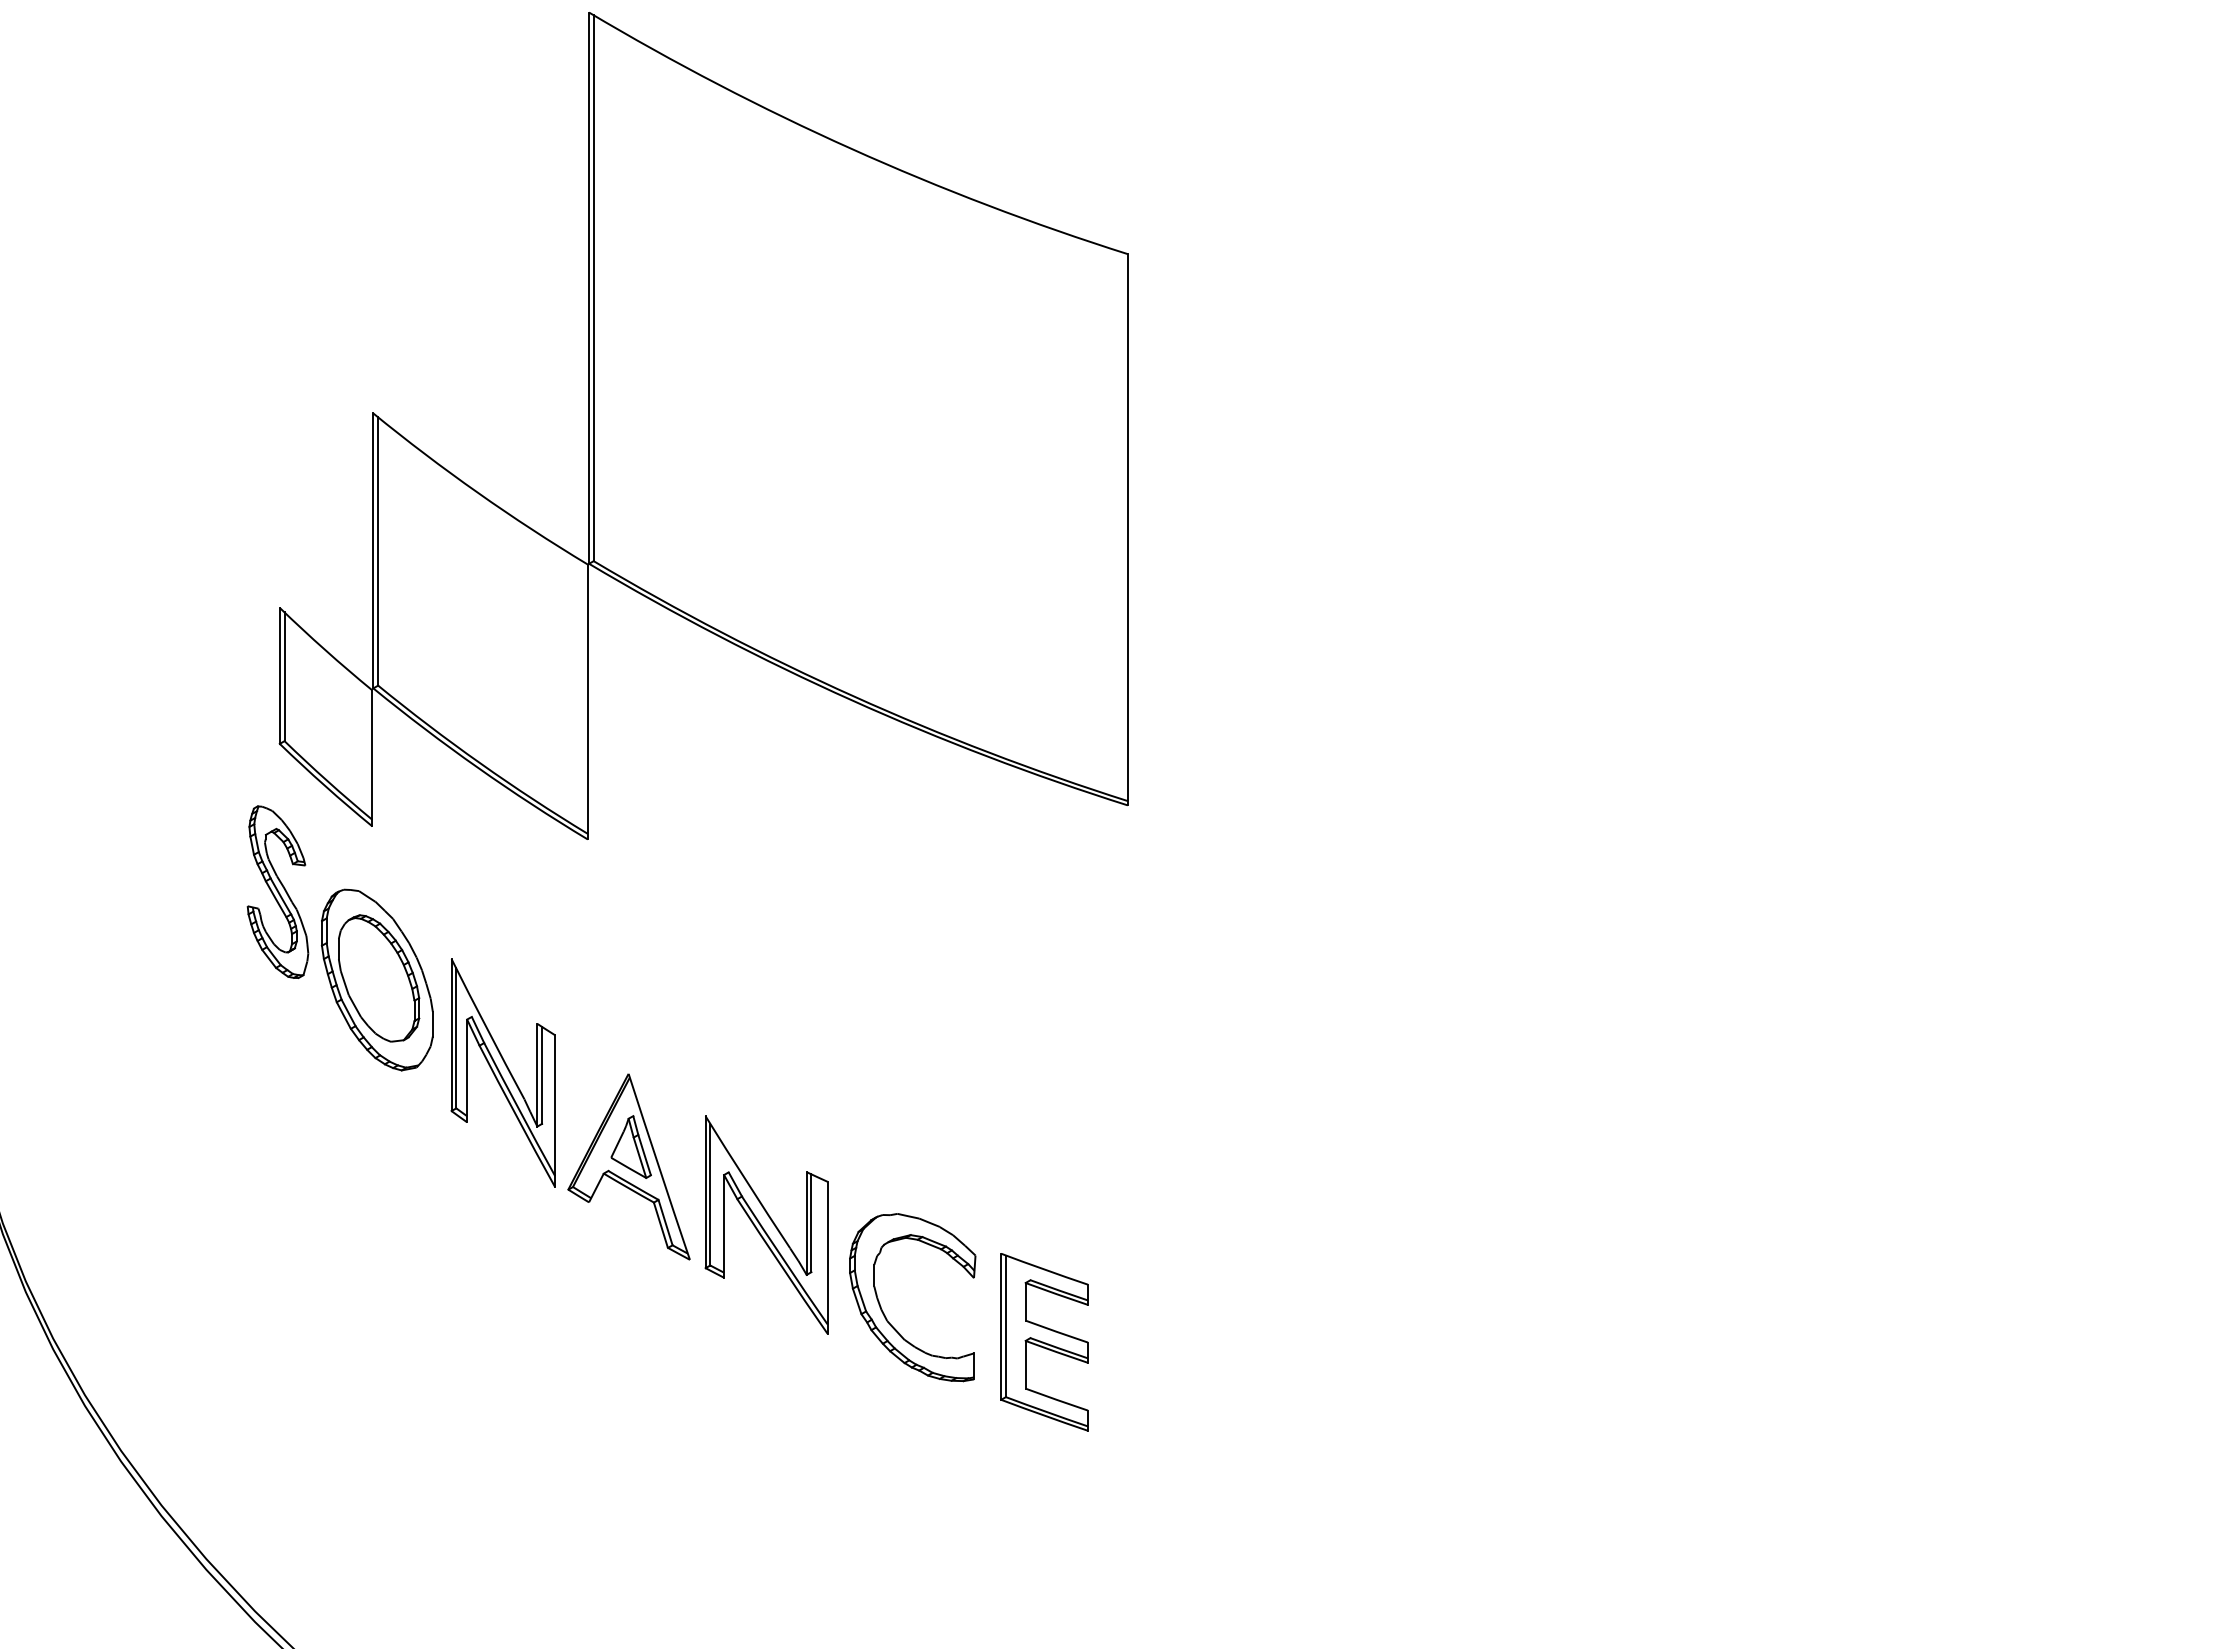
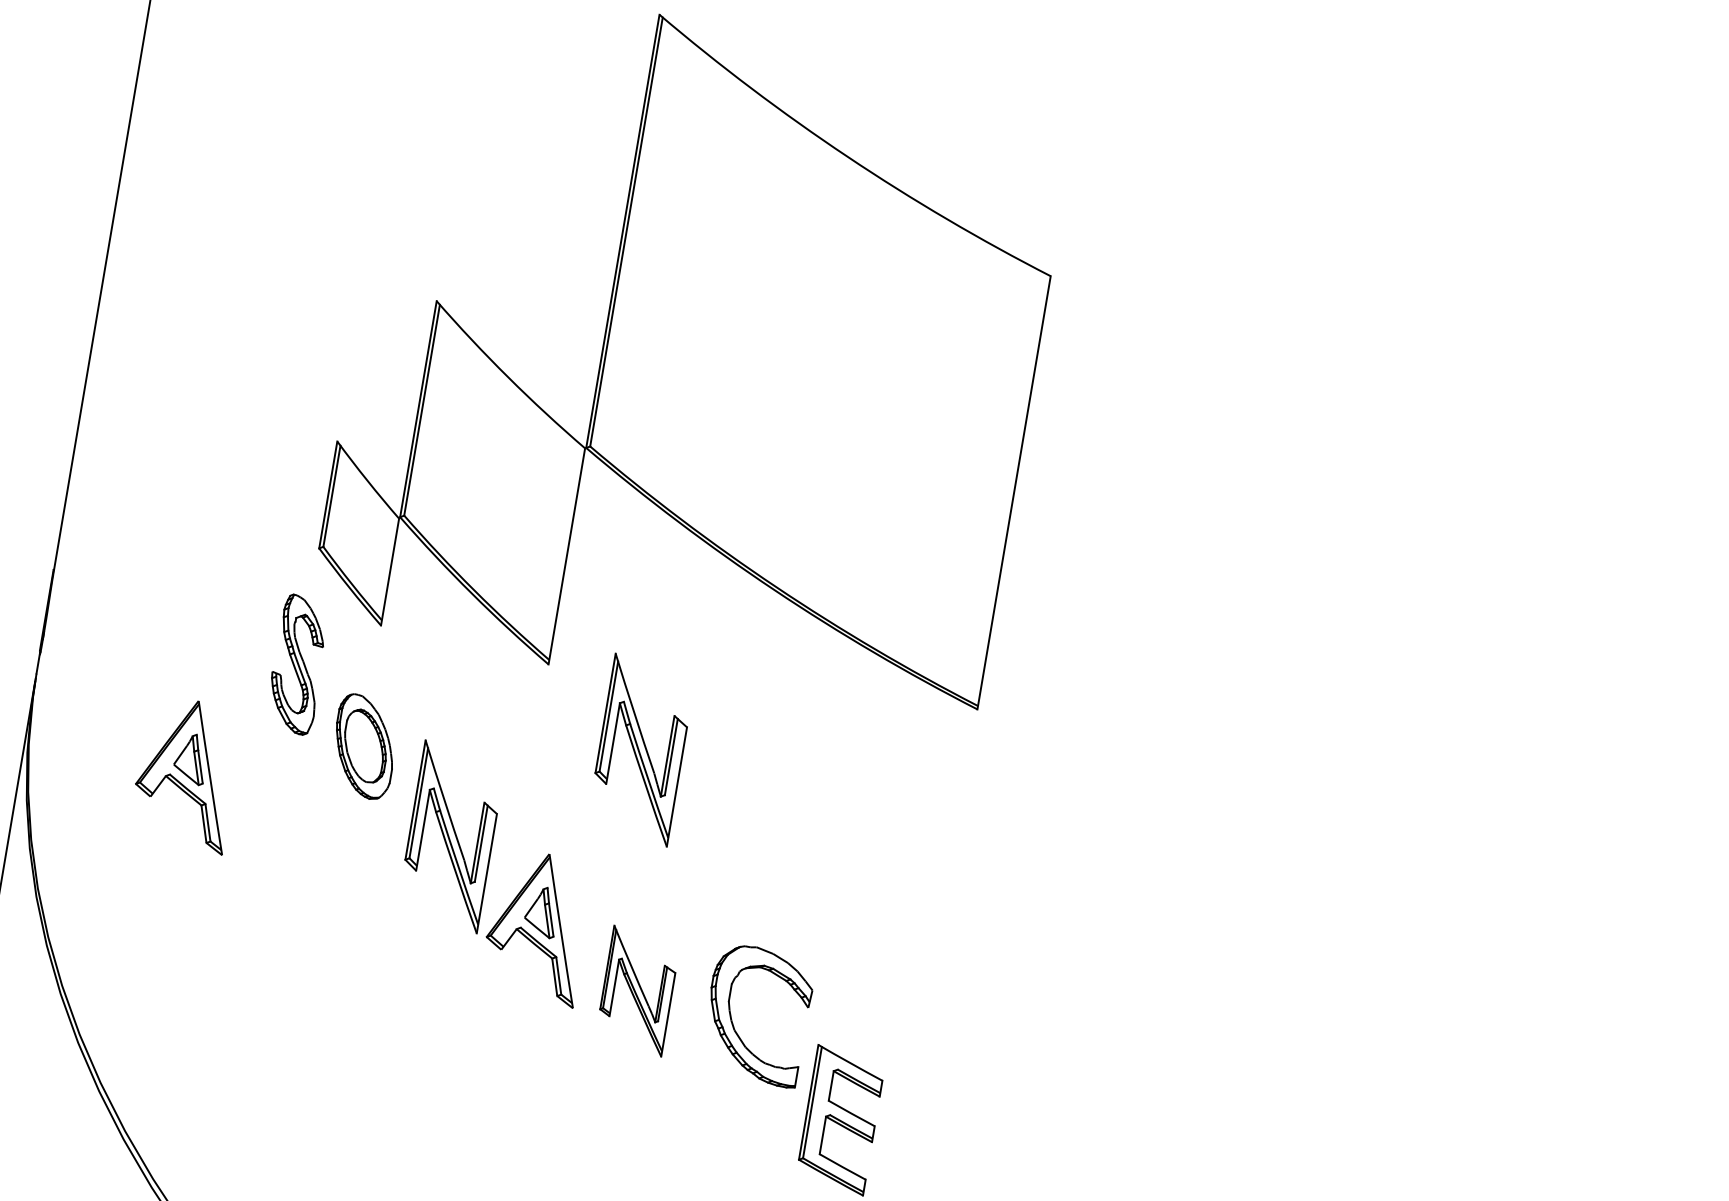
part: (719, 925) -> (640, 749), added
part: (376, 979) -> (363, 746), size x0.7
part: (162, 1050) -> (186, 773), added
part: (766, 1224) -> (637, 990), size x0.7
part: (883, 1311) -> (732, 1022), moved

